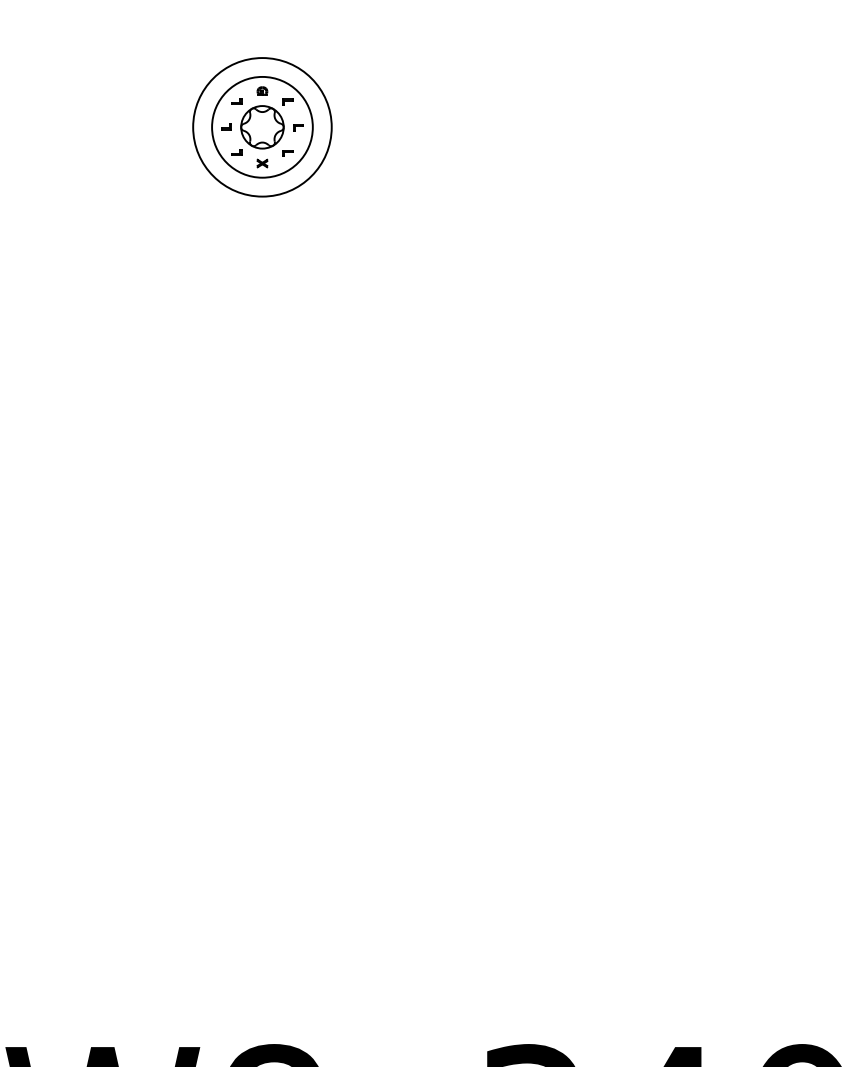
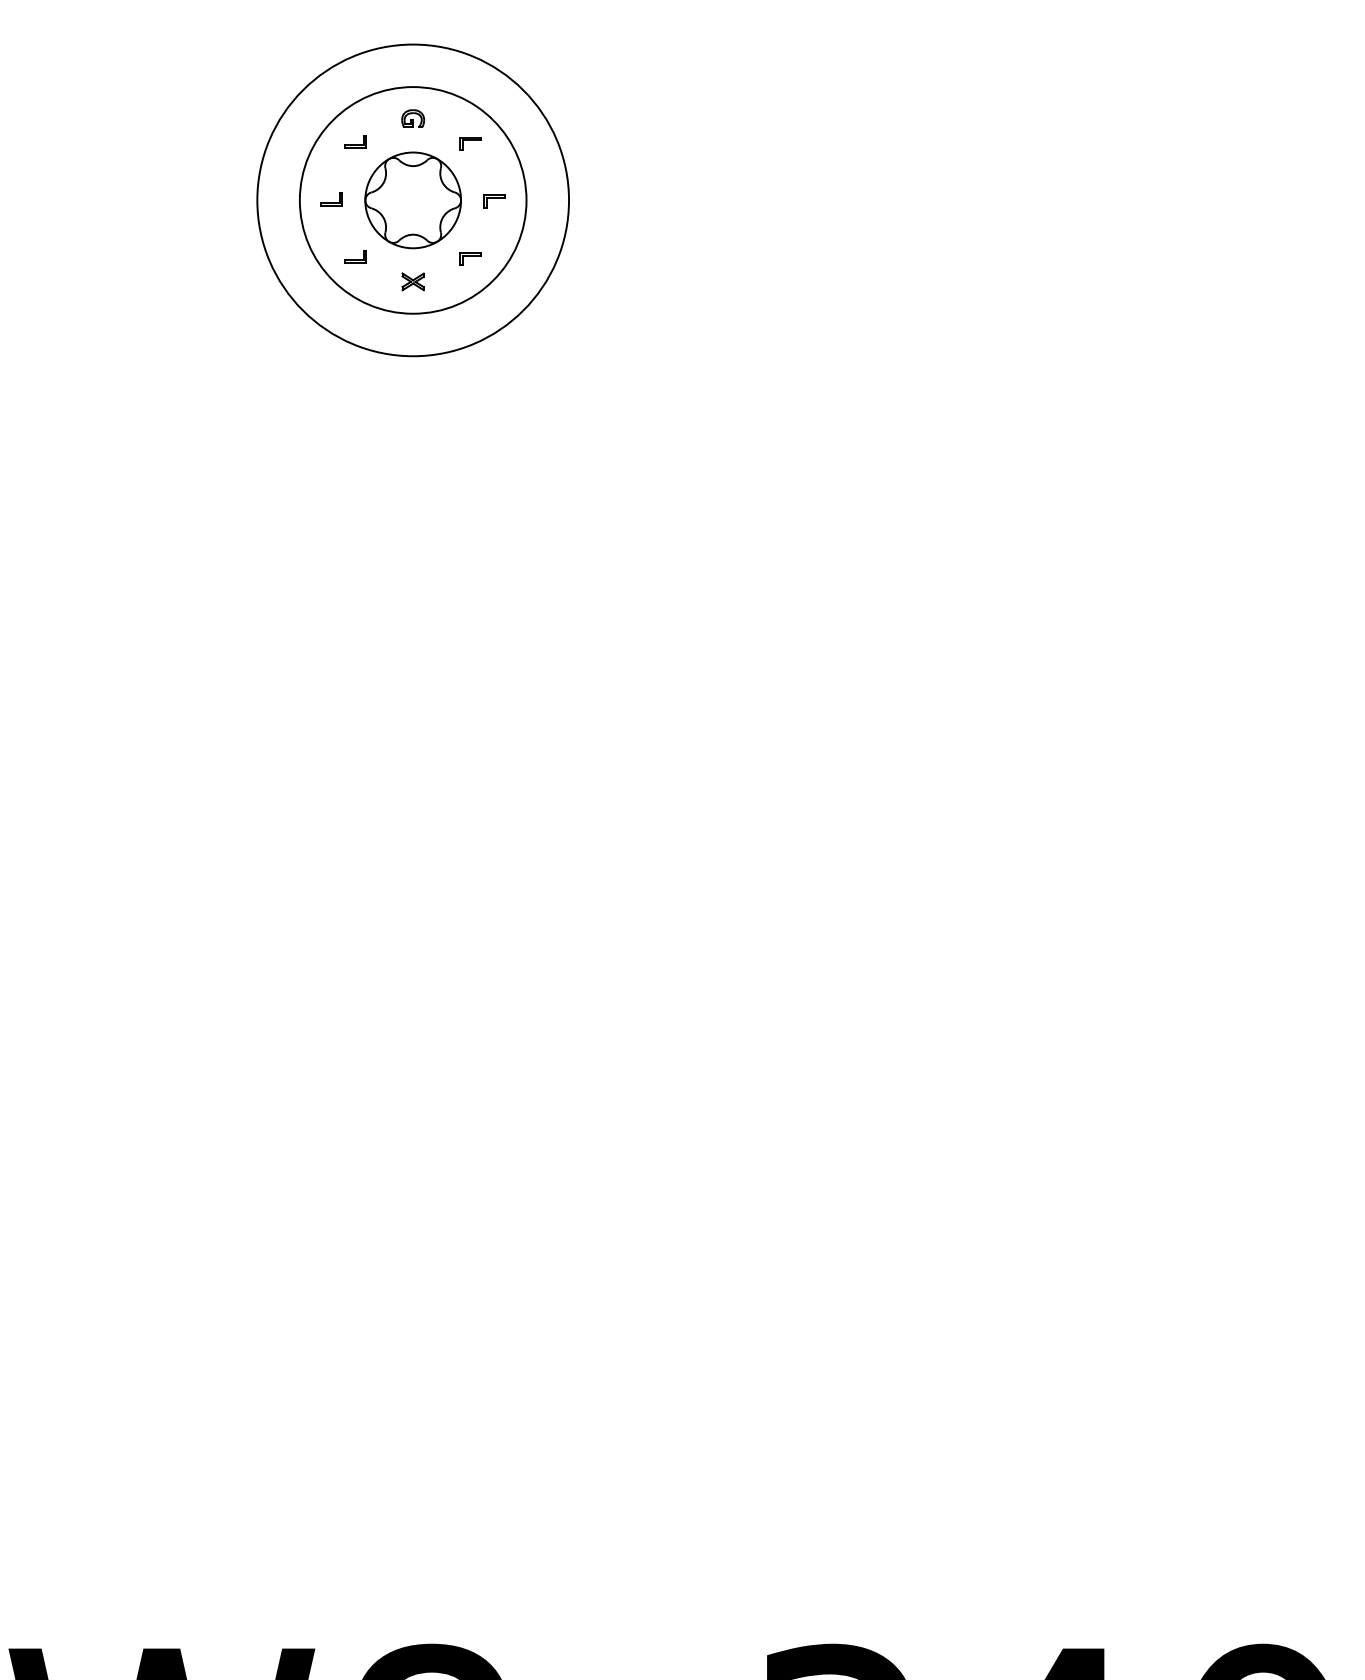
part: (262, 127) -> (413, 200), size x1.43

